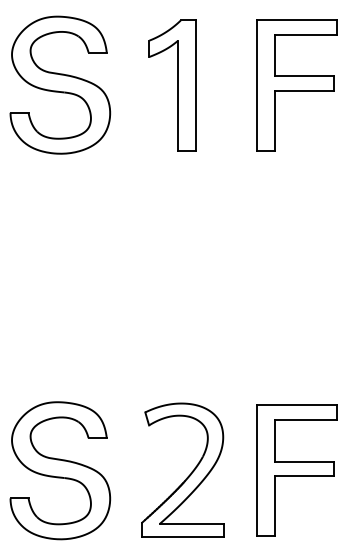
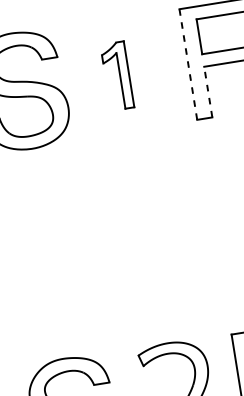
part: (172, 85) -> (117, 76), size x0.6
line: (256, 85) -> (188, 64), solid -> dashed
line: (274, 120) -> (208, 91), solid -> dashed

